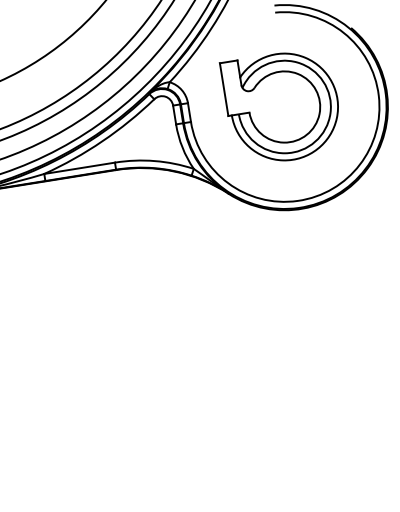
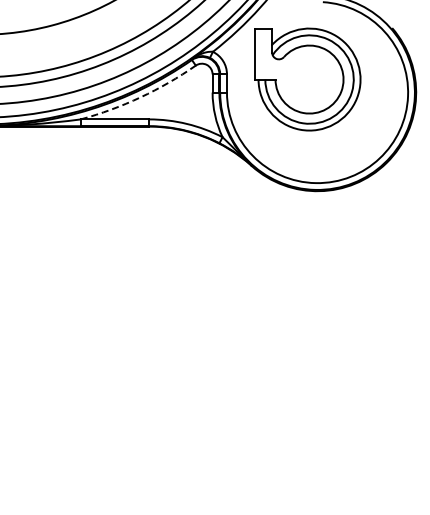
part: (282, 107) -> (307, 79), moved
arc: (102, 141) -> (140, 97), solid -> dashed

